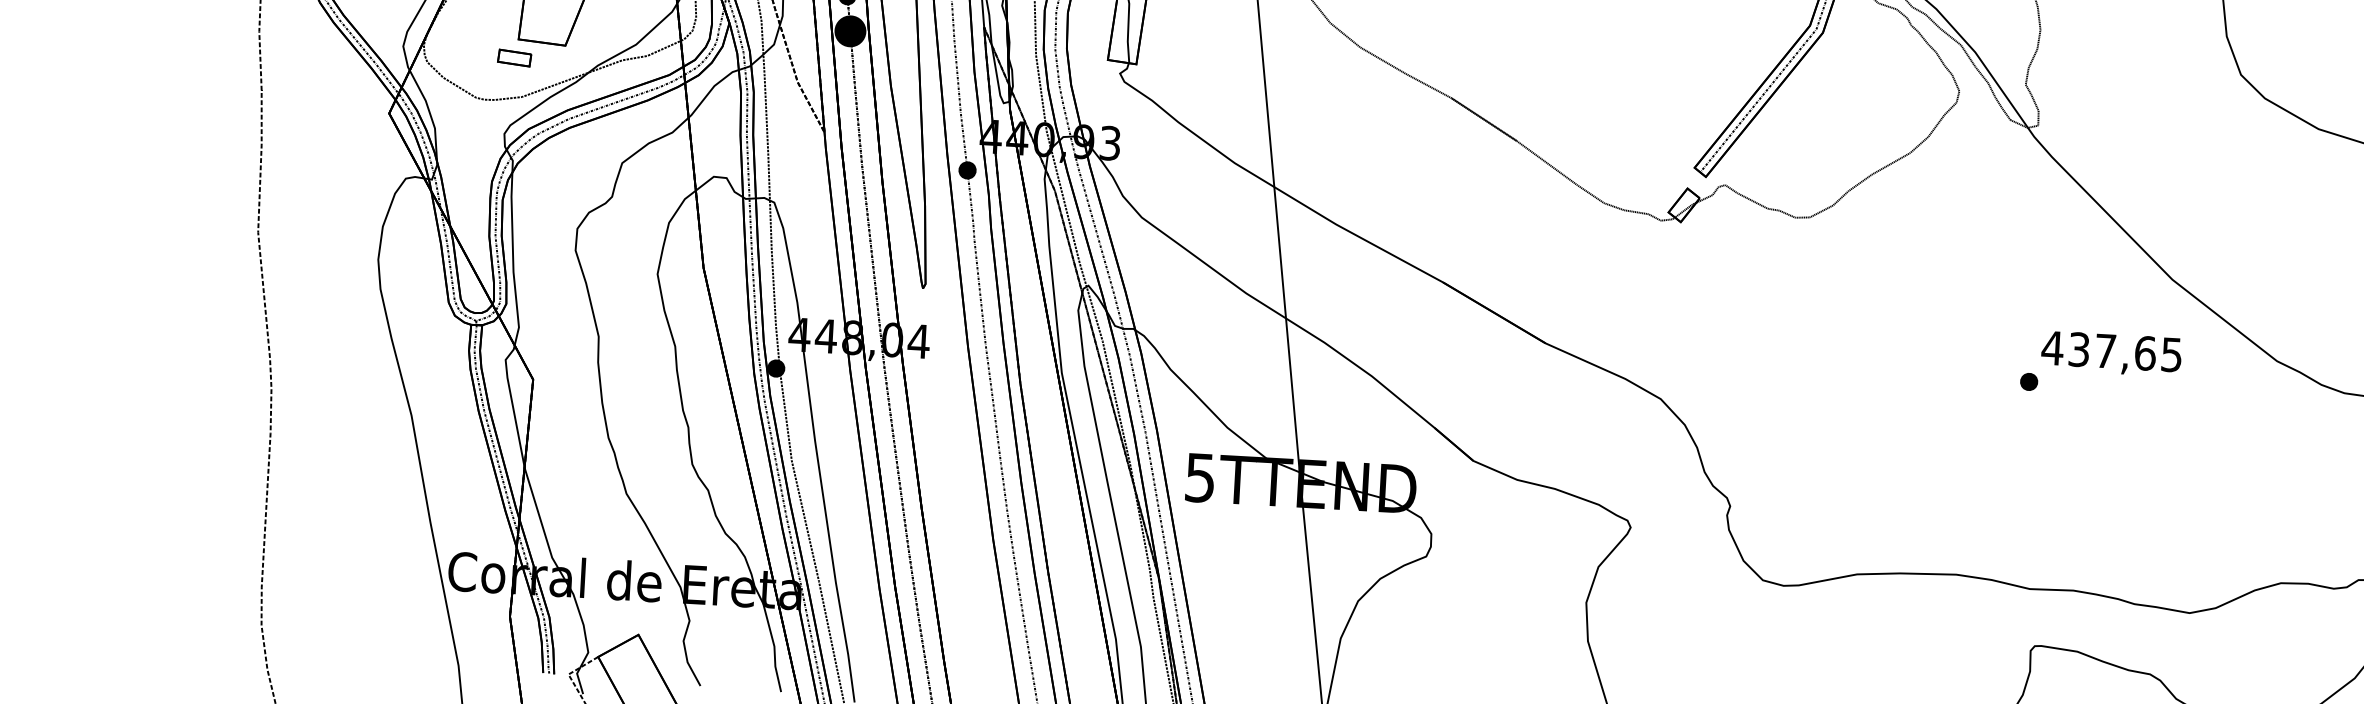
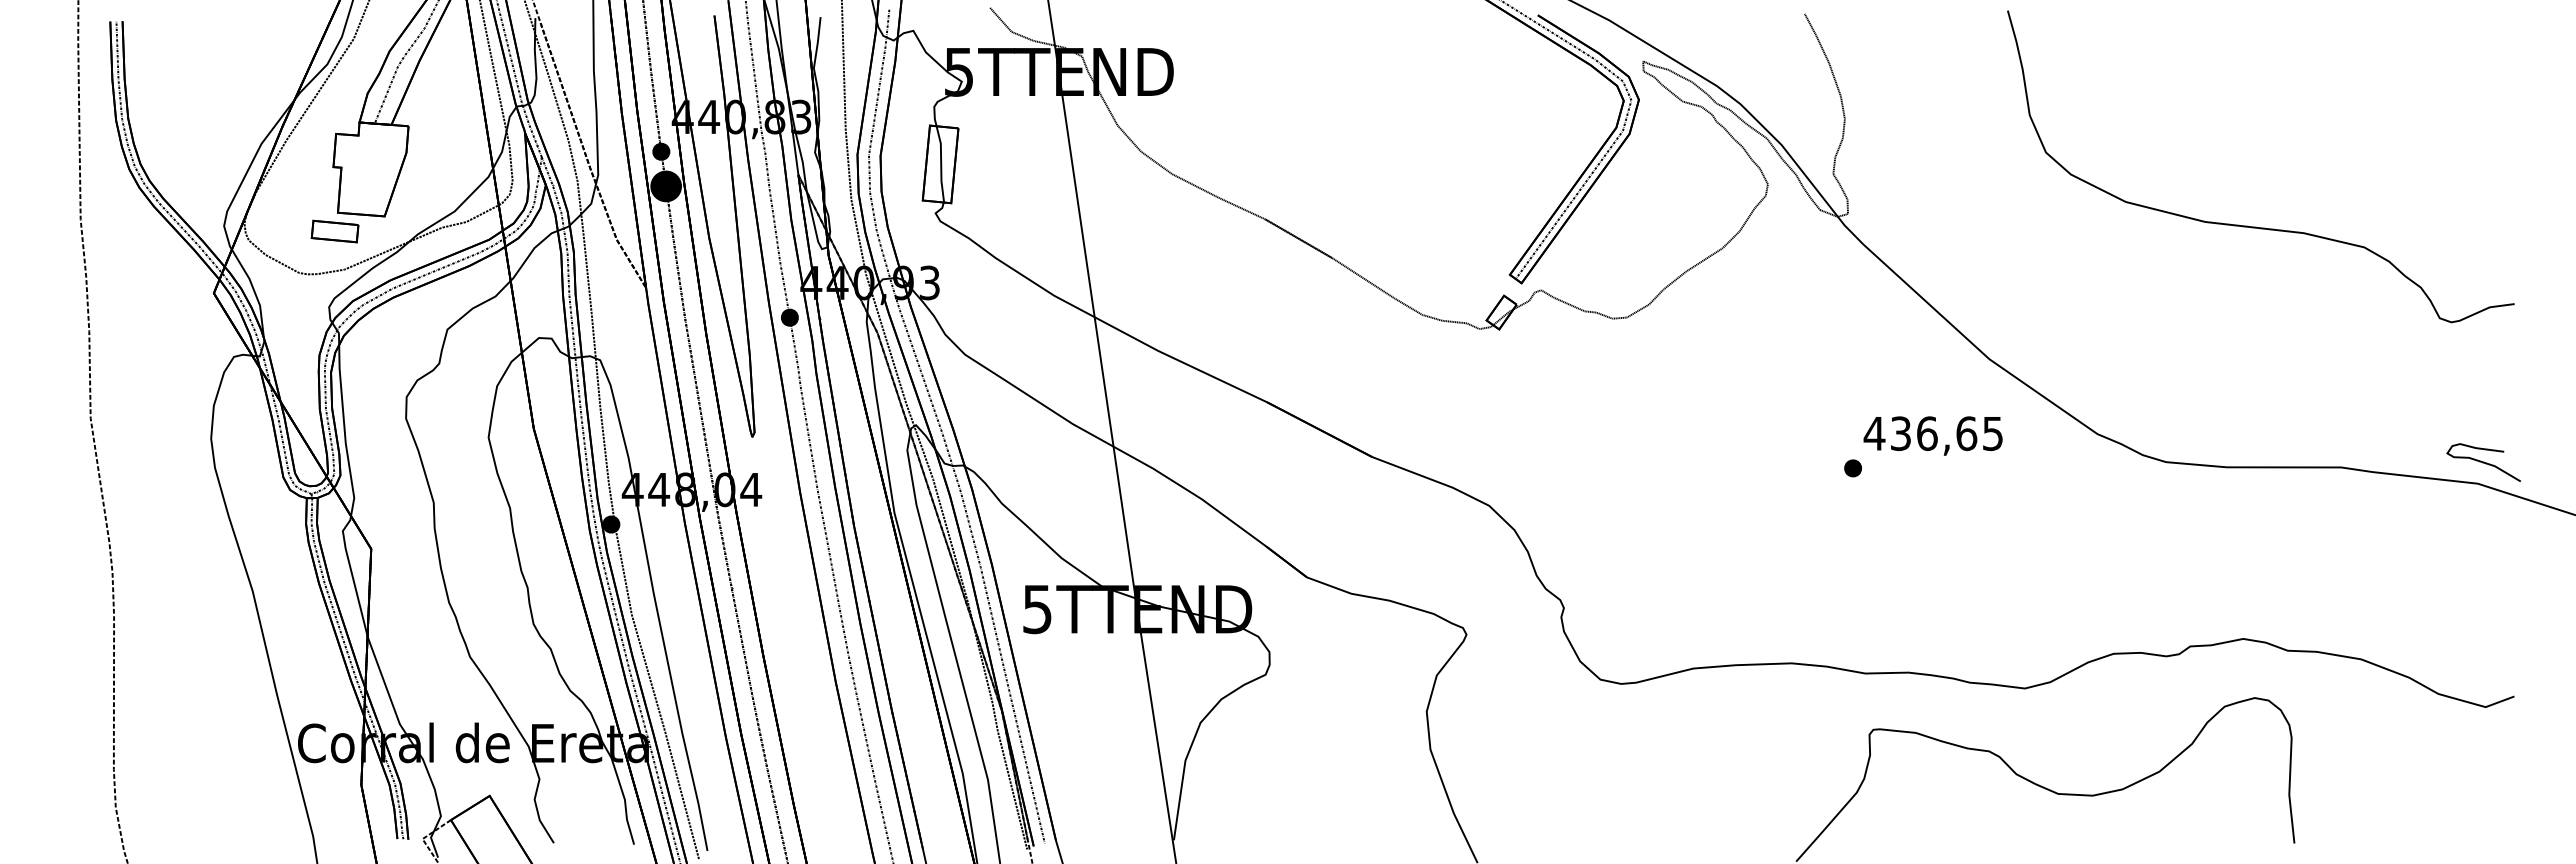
part: (514, 58) -> (334, 231), size x1.43
text: (2105, 350) -> (1927, 433), 437,65 -> 436,65

